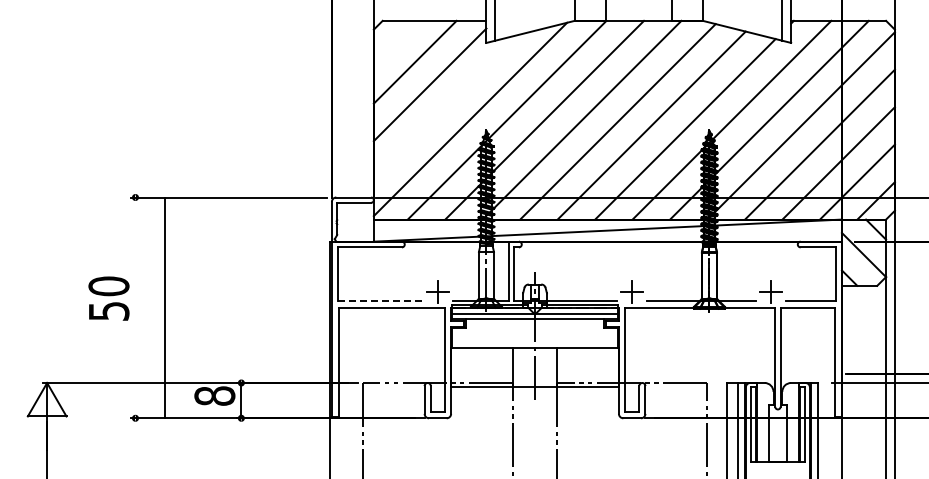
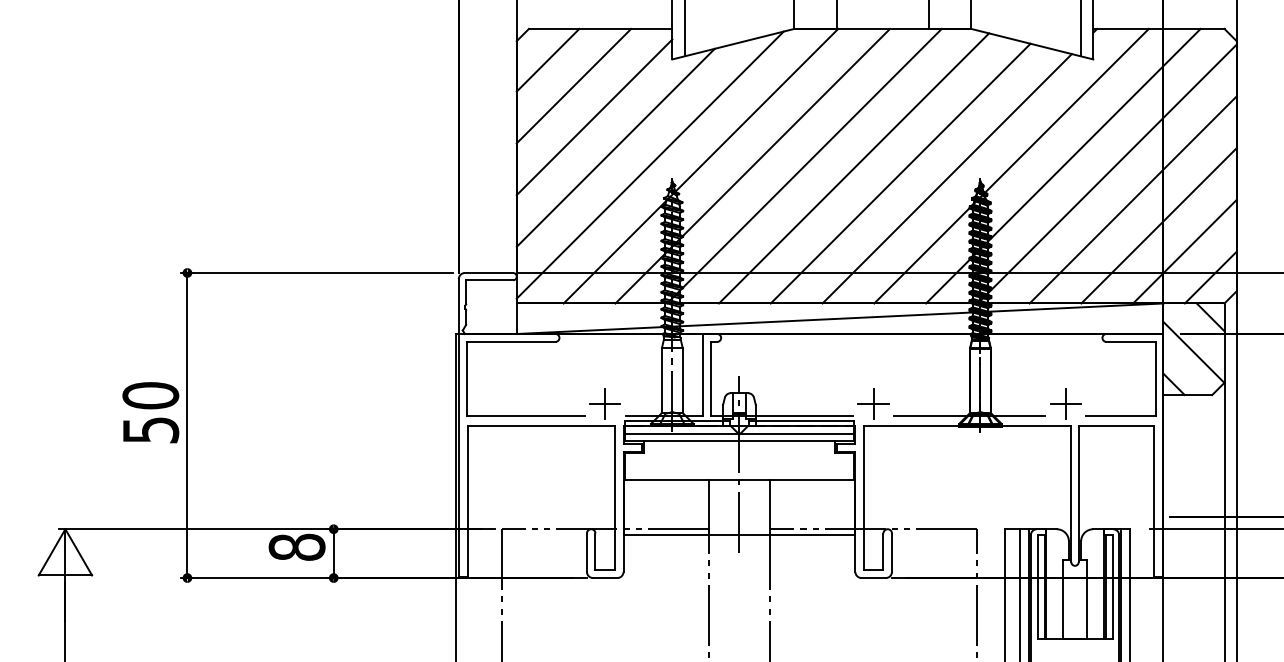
line: (396, 43) -> (548, 60), added
line: (445, 106) -> (615, 147), added
line: (380, 301) -> (525, 416), dashed -> solid
line: (165, 307) -> (187, 424), moved

